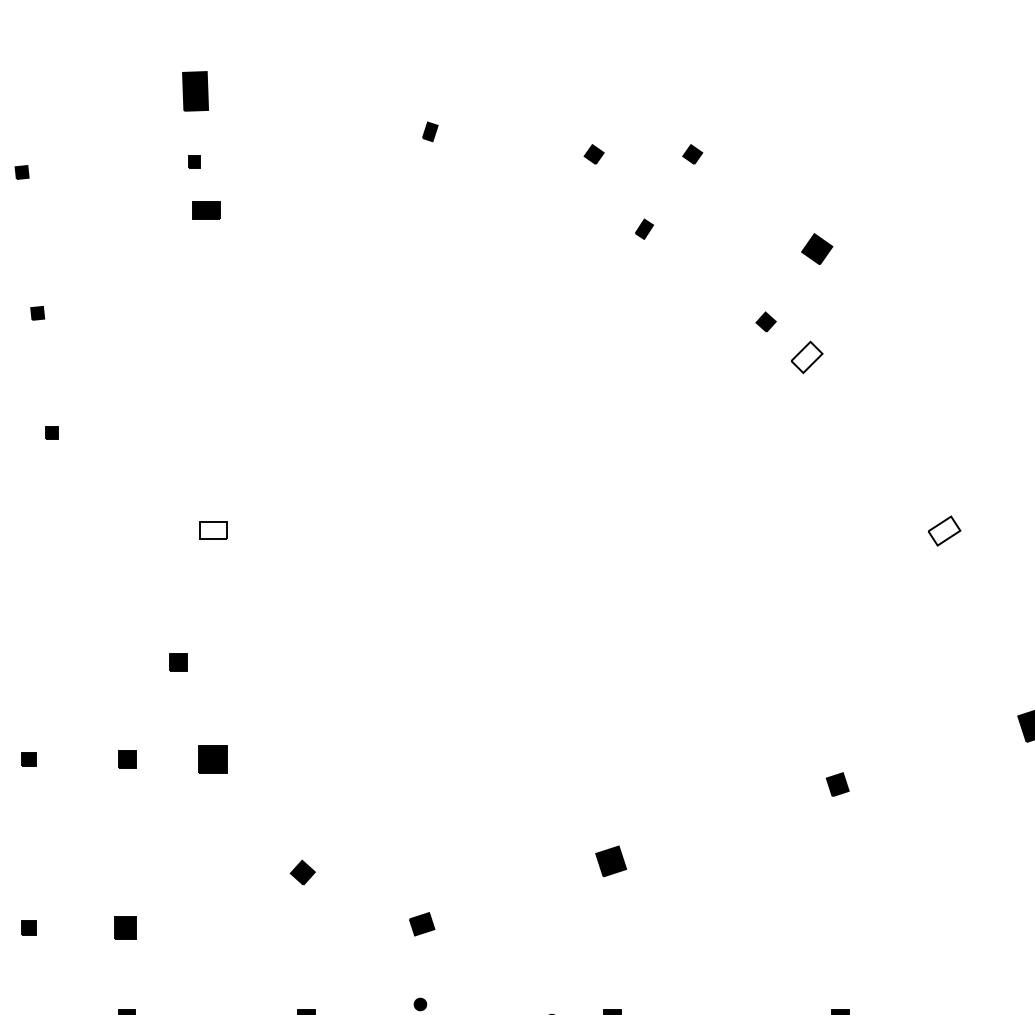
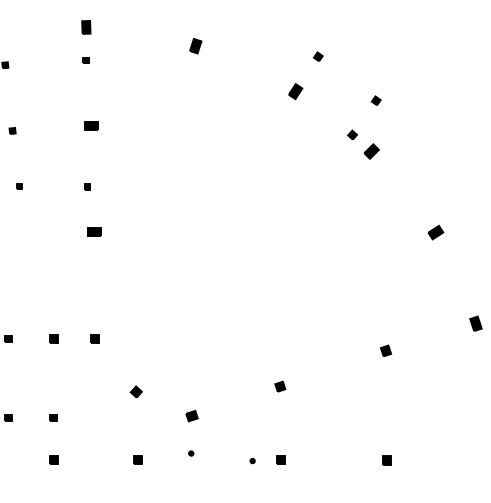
part: (195, 91) -> (86, 27), size x0.71
part: (429, 132) -> (195, 46), size x1.67
part: (592, 153) -> (271, 56), removed
part: (206, 209) -> (91, 125), moved
part: (643, 228) -> (295, 91), size x1.67
part: (815, 247) -> (375, 100), size x0.62
fill: (806, 357) -> (371, 151), added
part: (198, 432) -> (87, 186), added
fill: (213, 530) -> (94, 232), added
fill: (943, 530) -> (435, 232), added
part: (176, 661) -> (77, 293), removed
part: (213, 757) -> (94, 338), size x0.62
part: (611, 860) -> (280, 386), size x0.71
part: (125, 927) -> (53, 417), size x0.62

